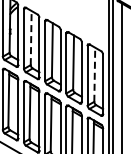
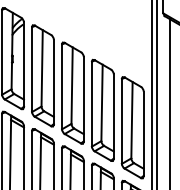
line: (31, 37) -> (42, 67), dashed -> solid
line: (94, 74) -> (131, 119), dashed -> solid

